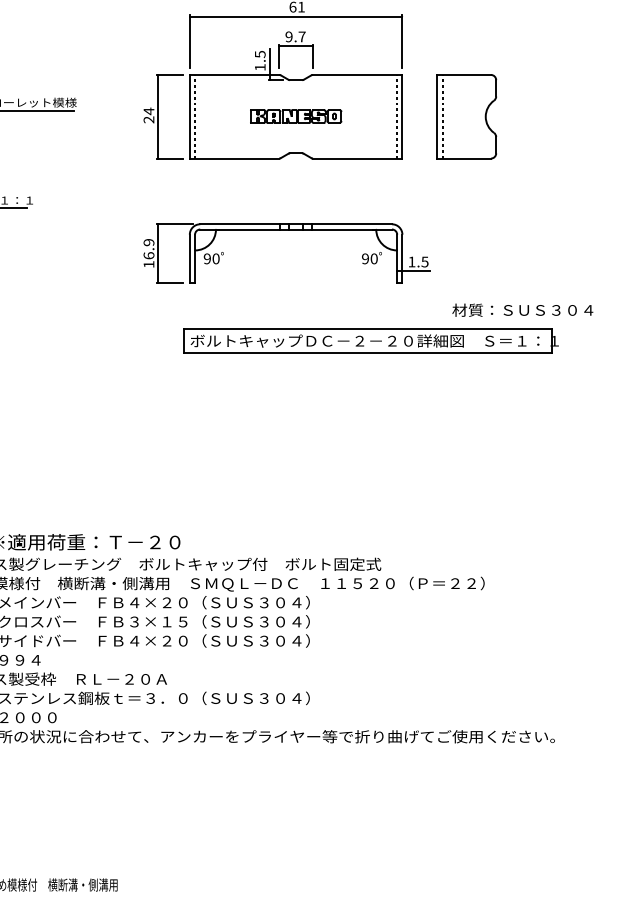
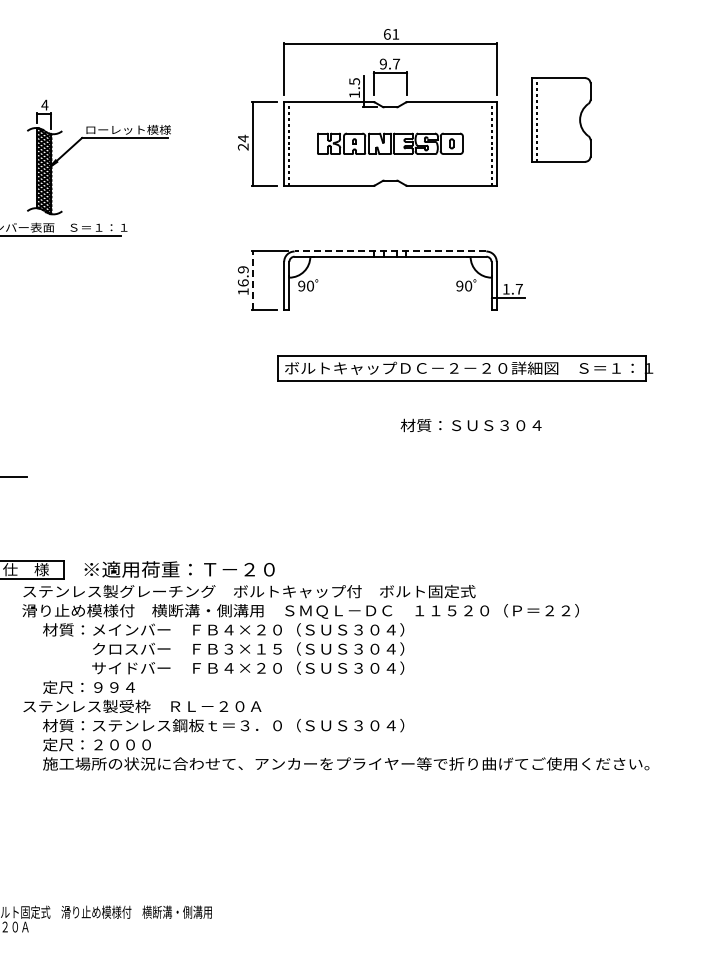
part: (296, 116) -> (390, 143), size x1.6
part: (467, 116) -> (561, 119), moved
line: (296, 224) -> (390, 251), solid -> dashed
line: (158, 253) -> (252, 280), solid -> dashed
text: (424, 262) -> (518, 289), 1.5 -> 1.7
text: (522, 309) -> (470, 424), moved

